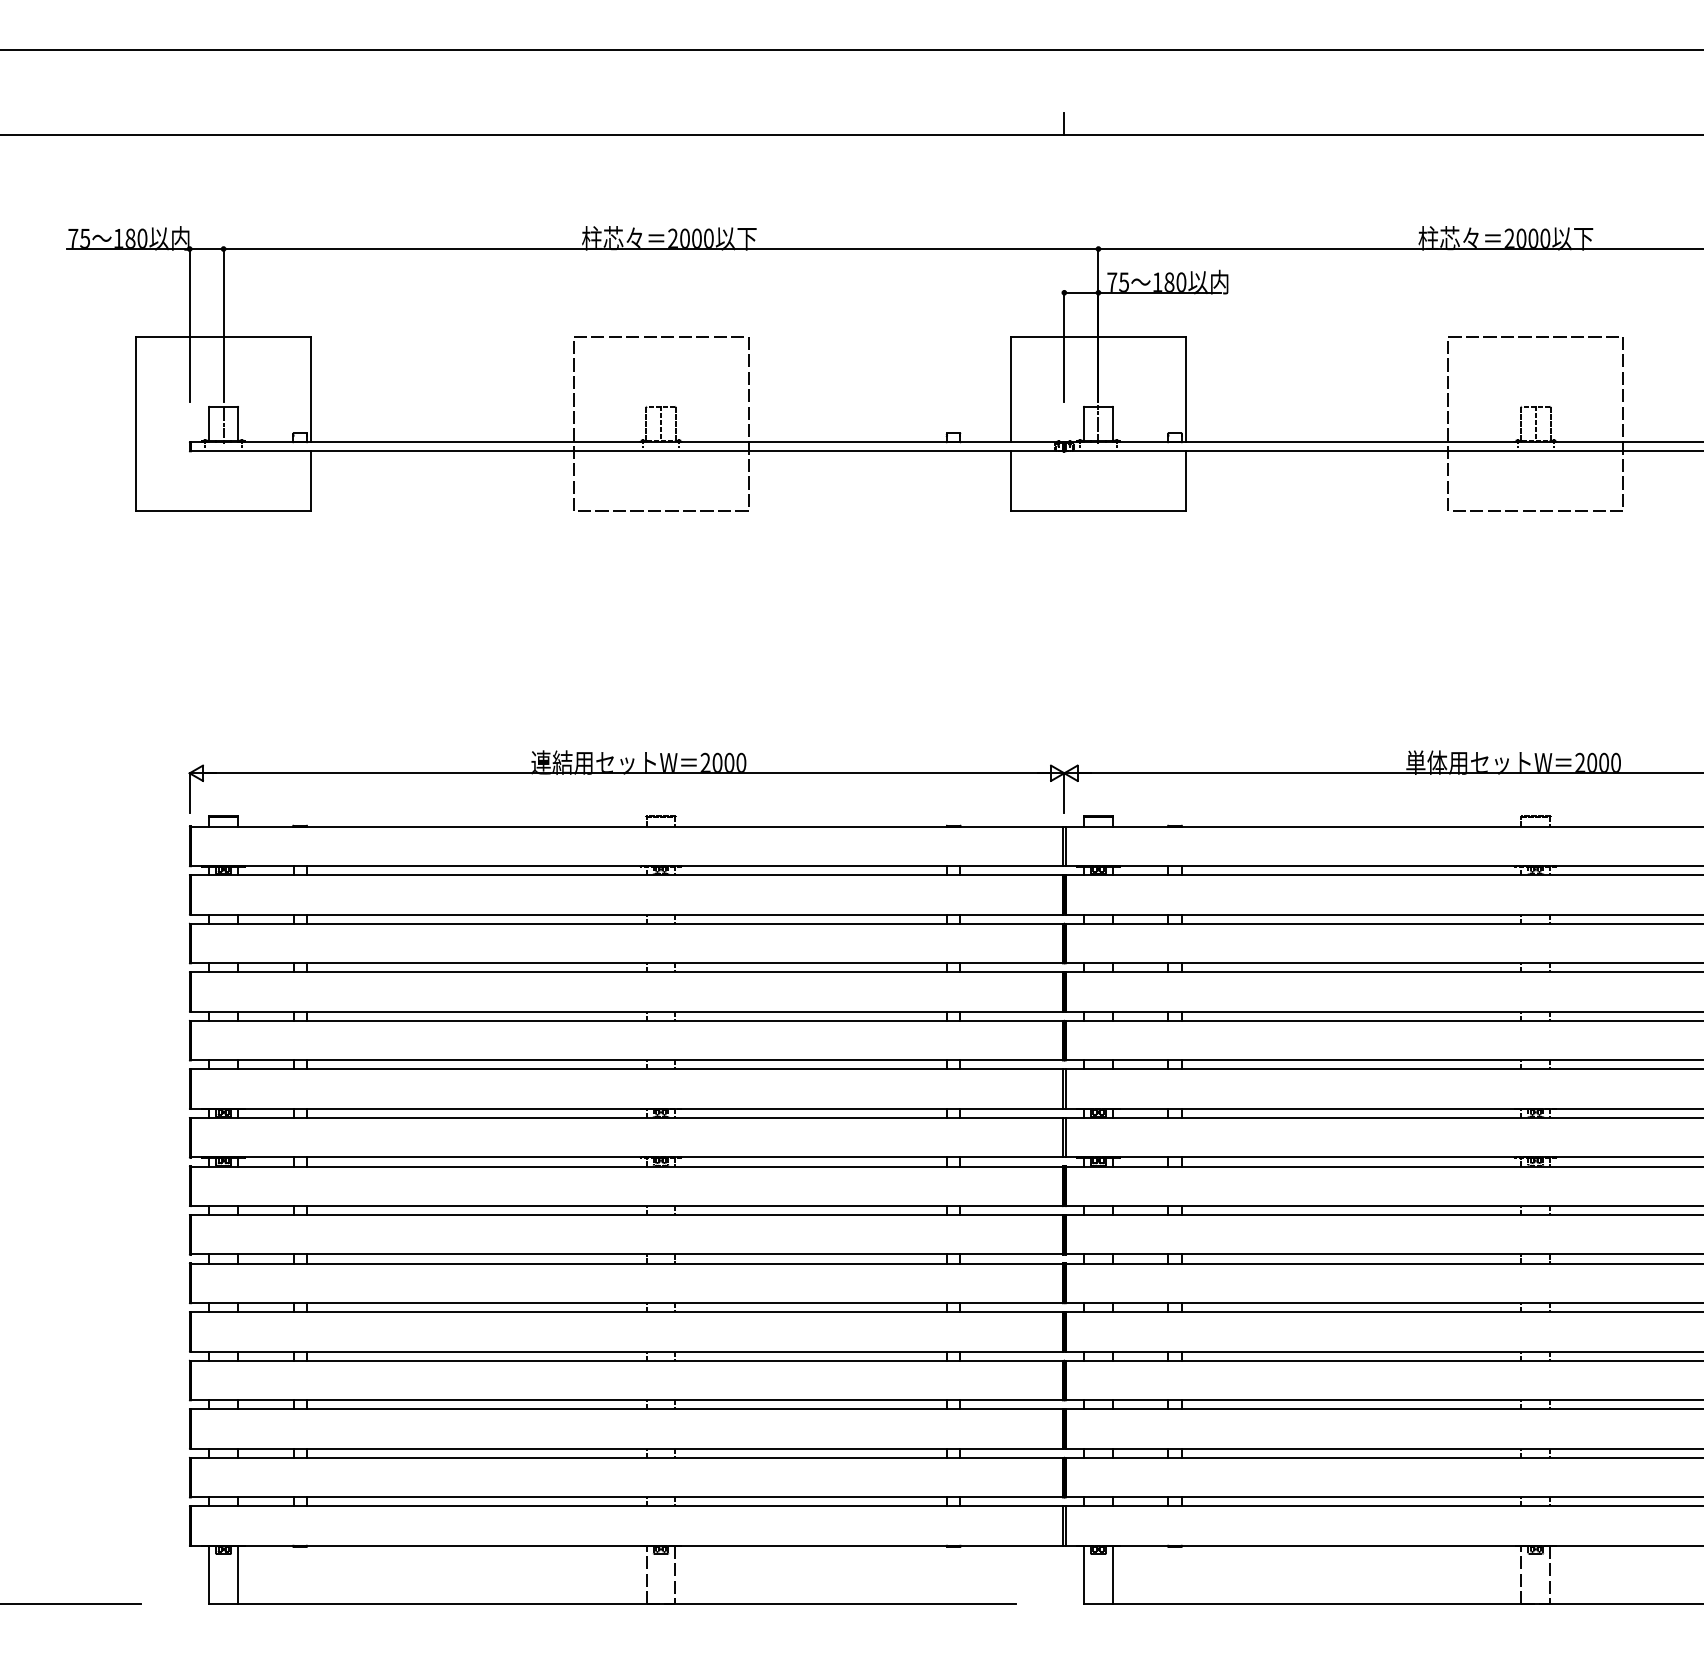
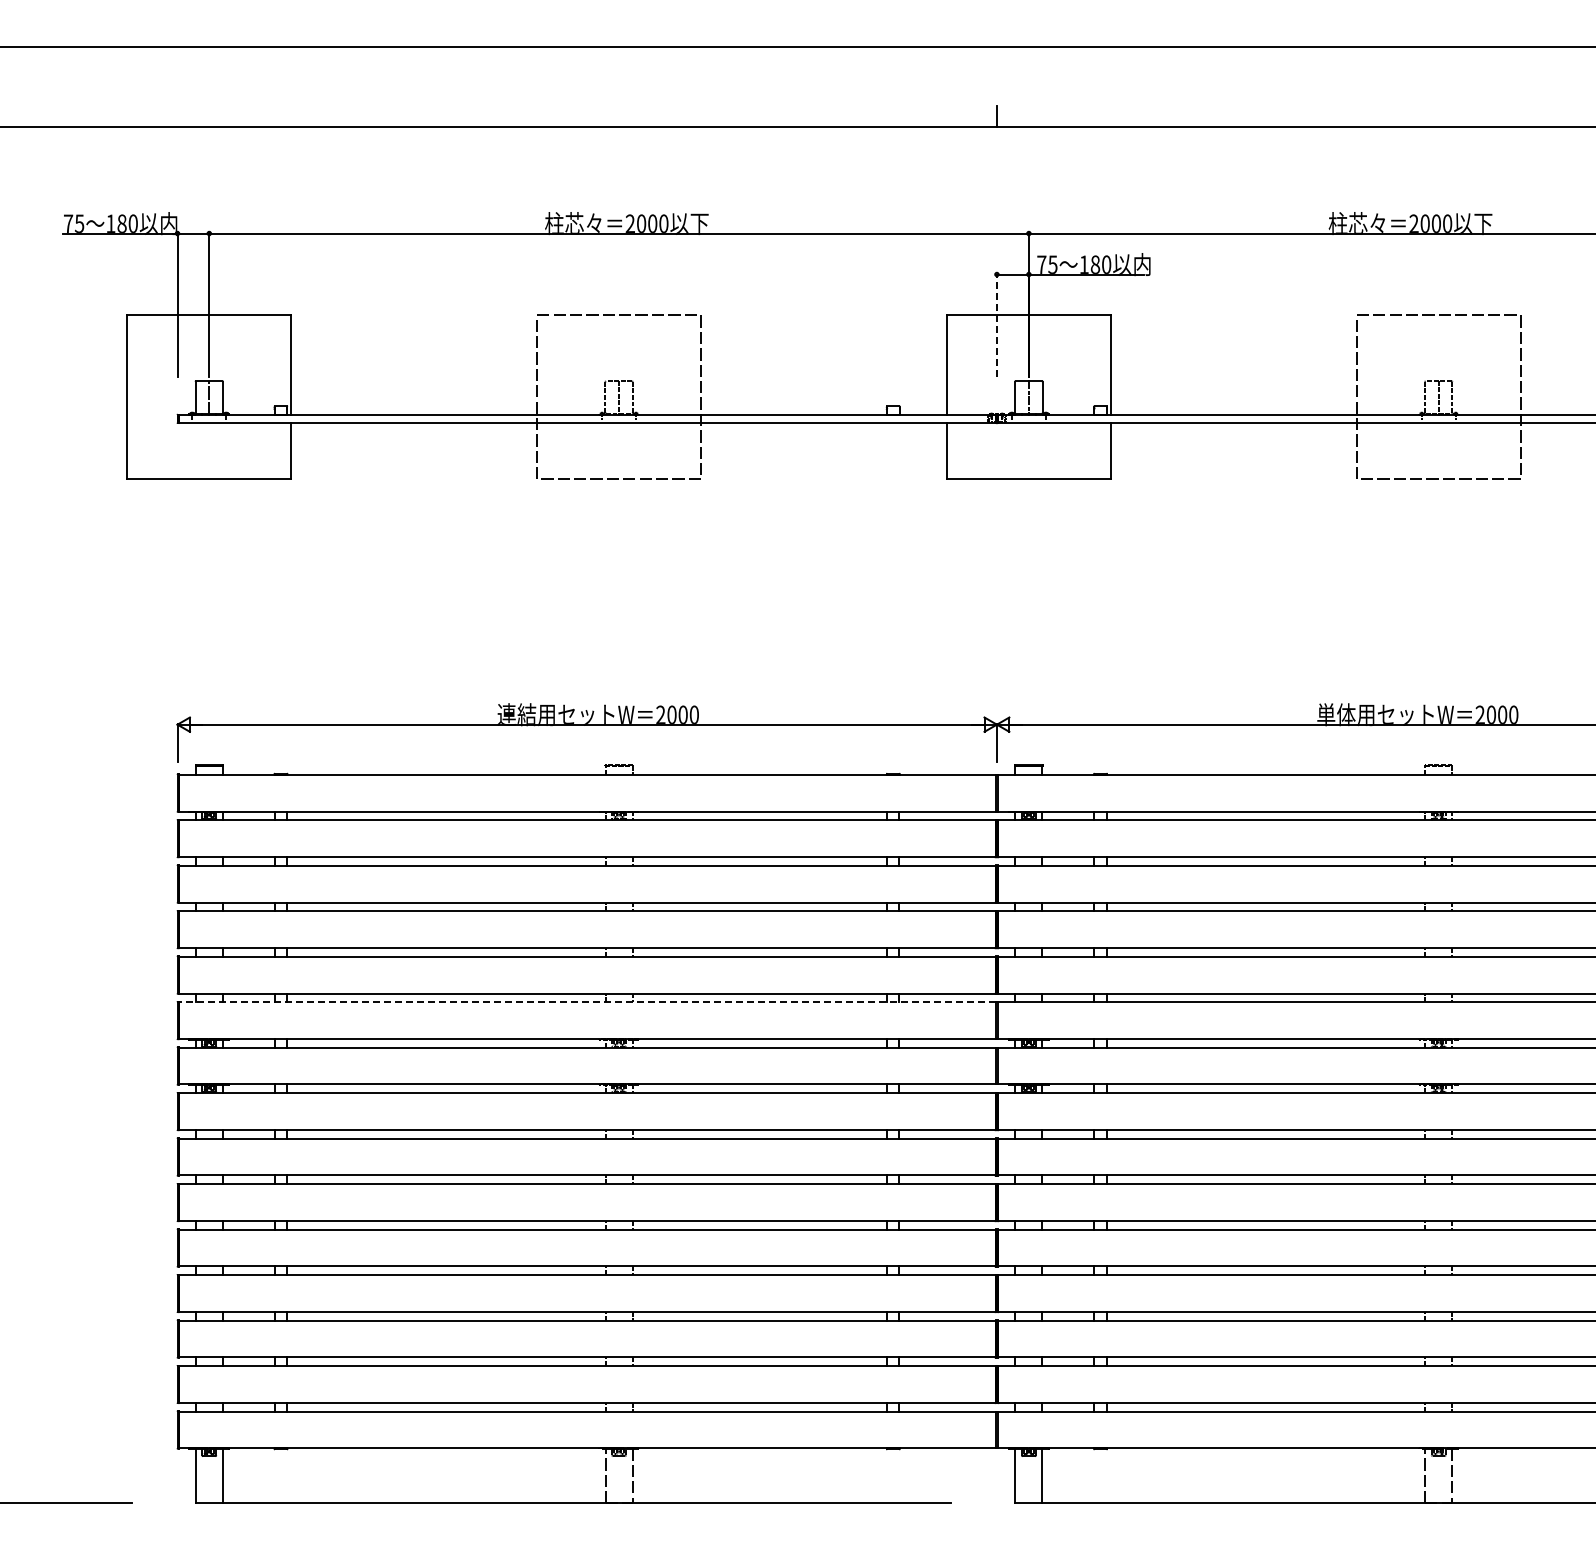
line: (1063, 347) -> (996, 325), solid -> dashed
line: (627, 1069) -> (587, 1002), solid -> dashed

